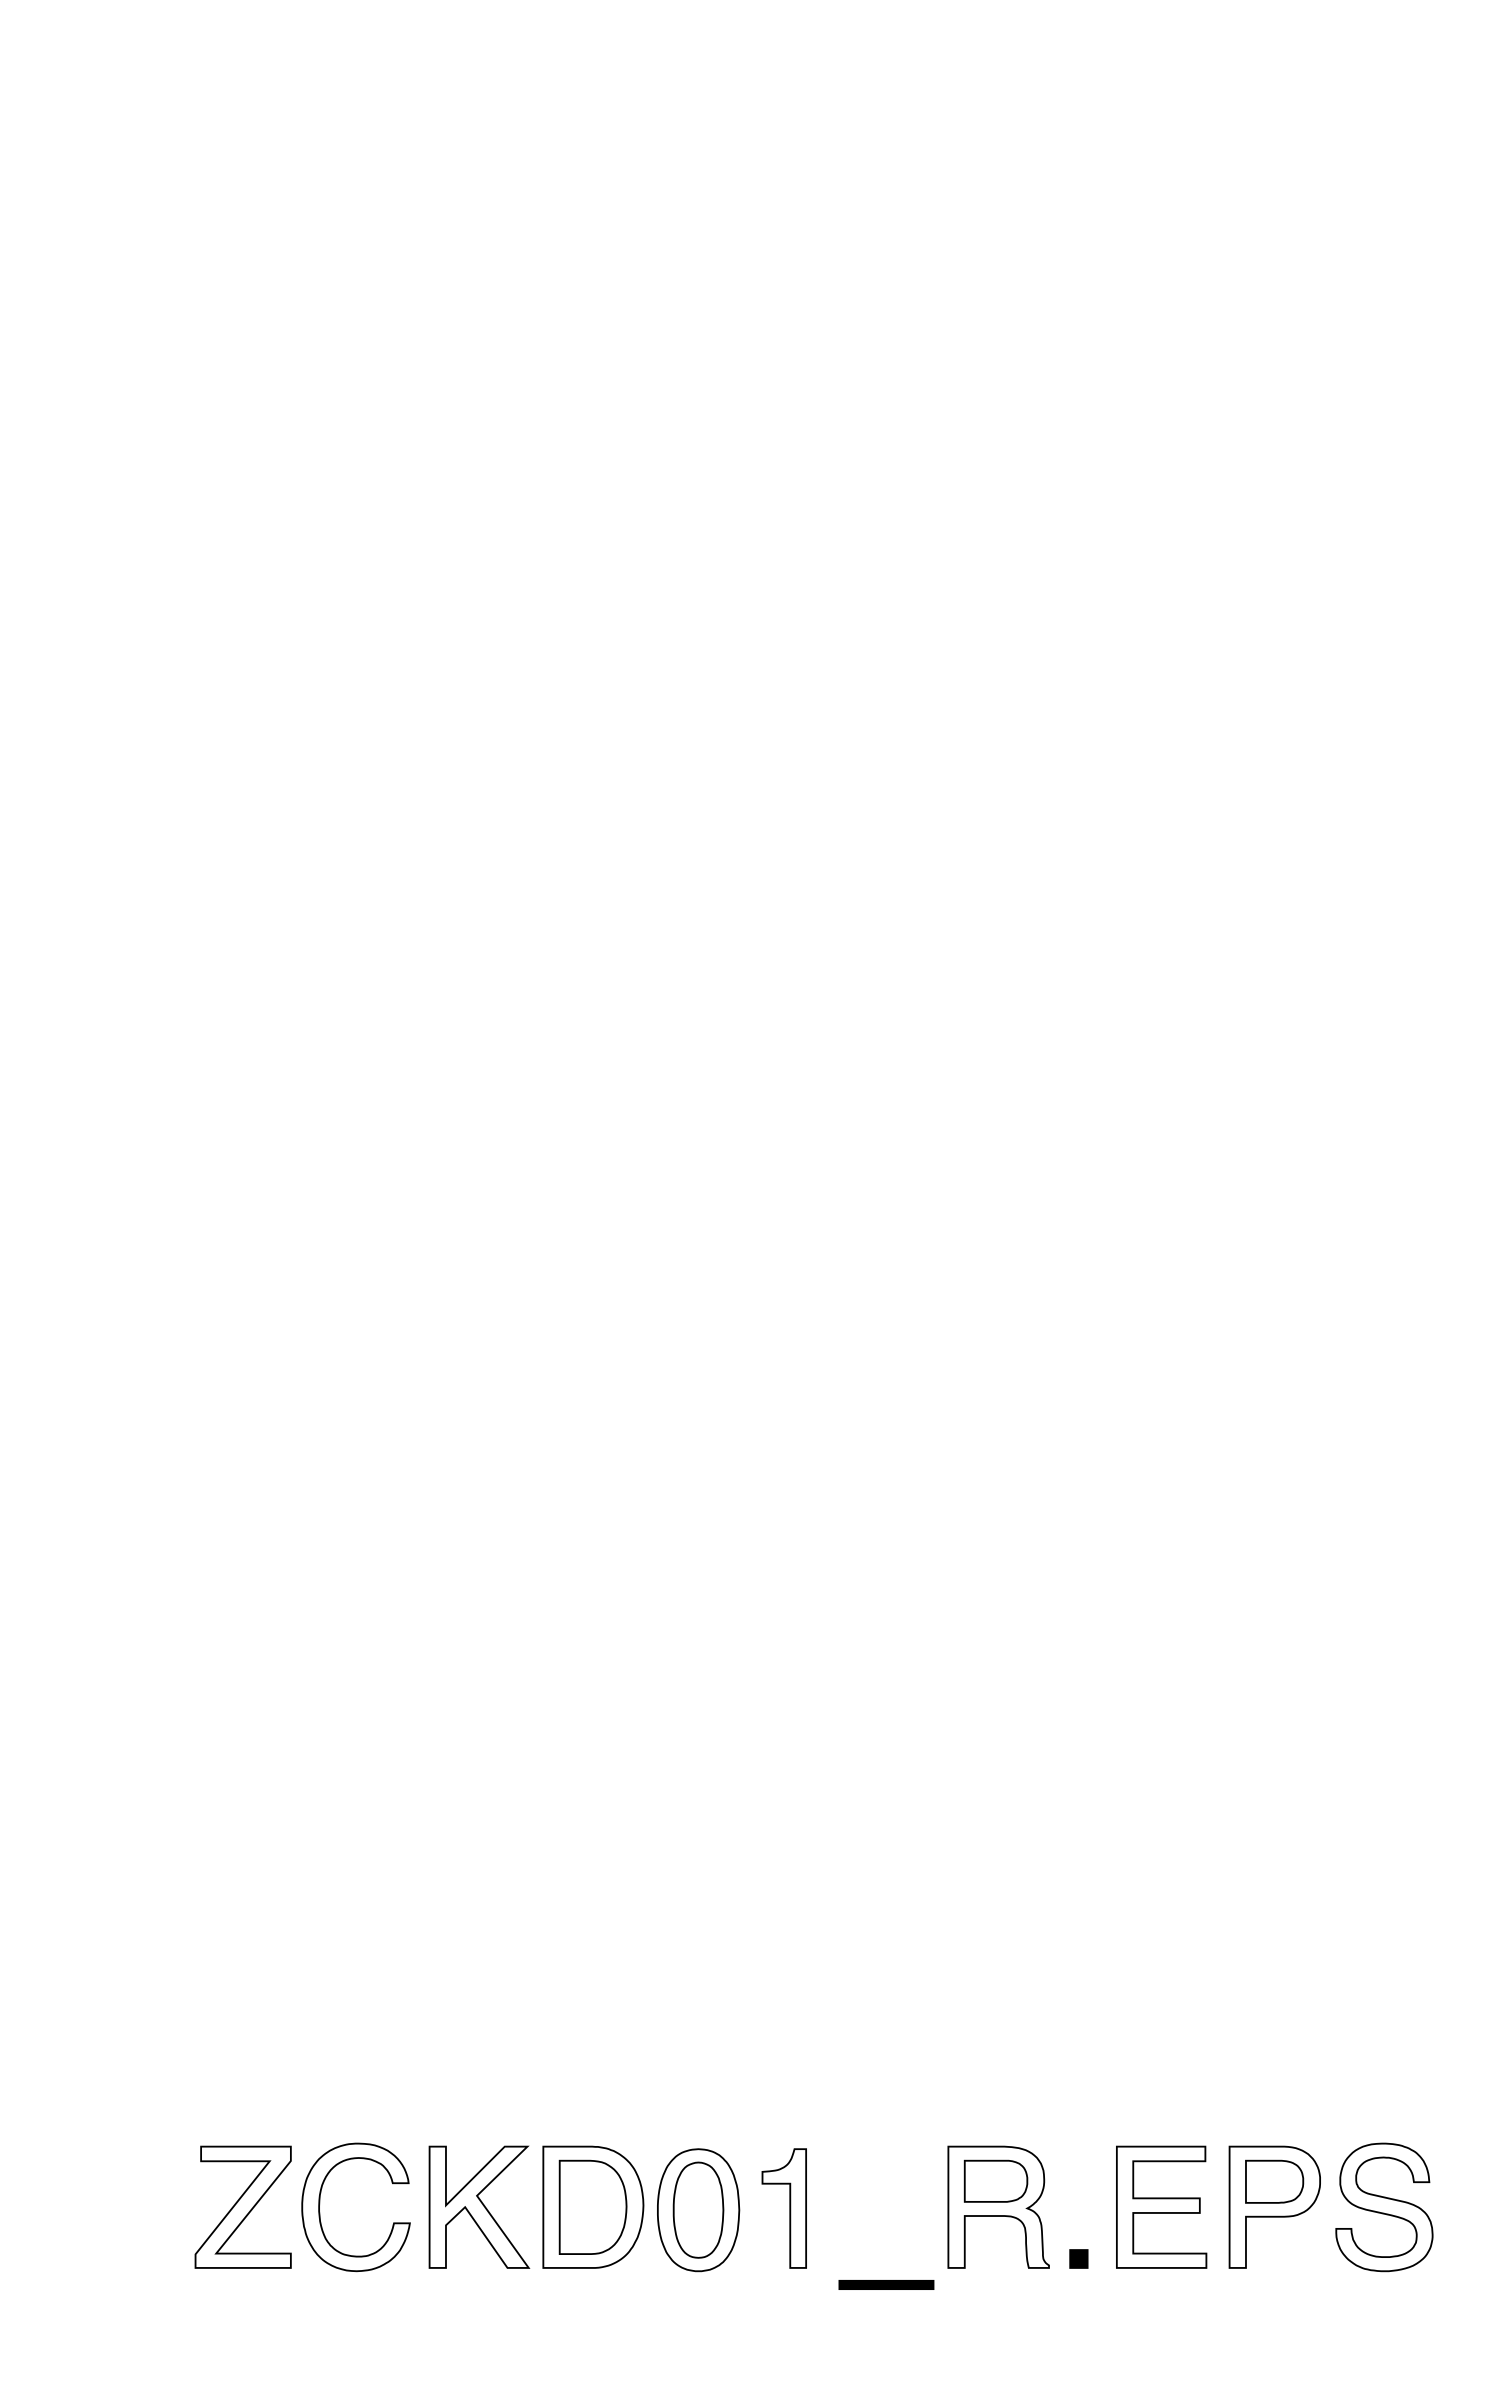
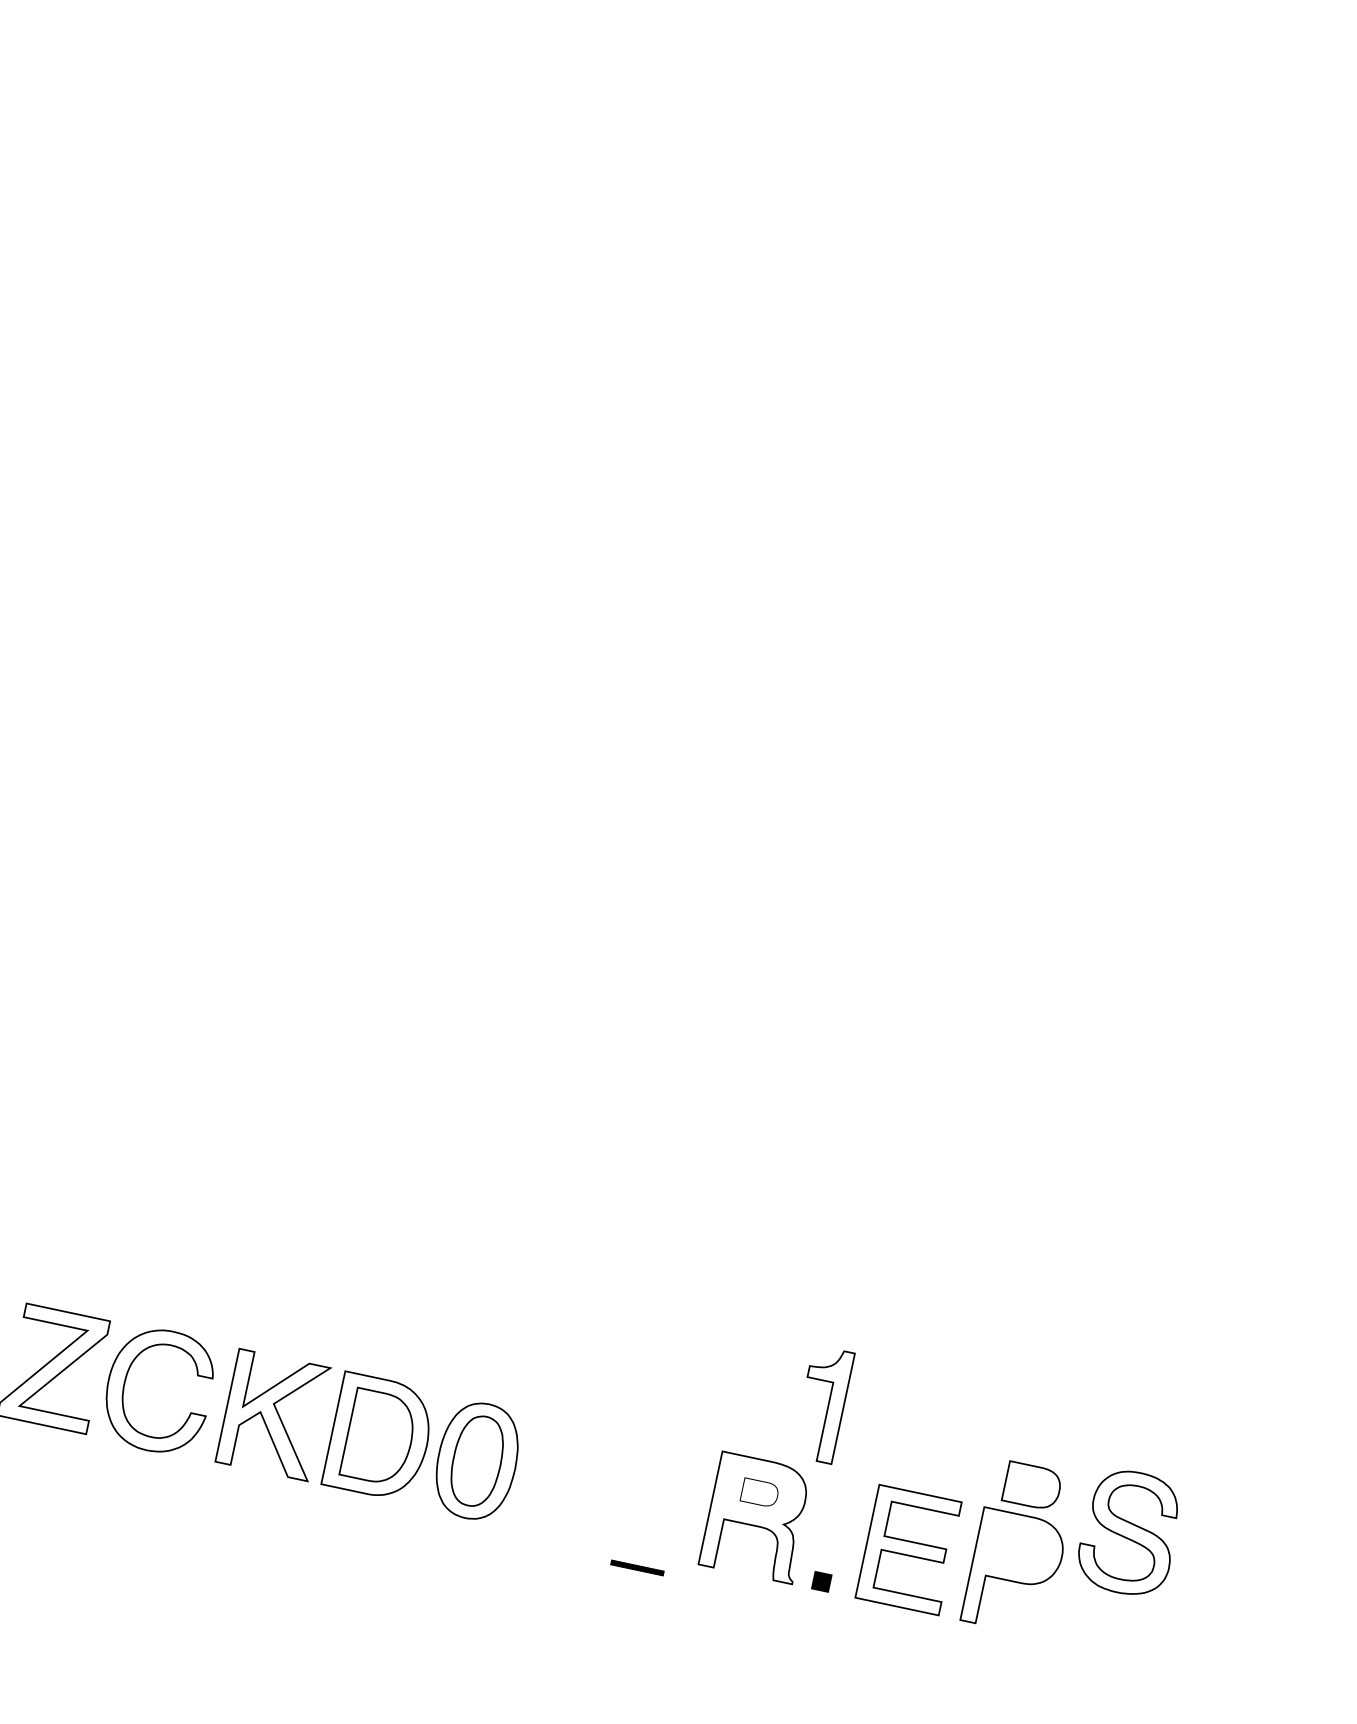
part: (995, 2180) -> (759, 1492), size x0.6
part: (1274, 2181) -> (1032, 1486), moved
part: (1384, 2207) -> (1129, 1532), moved
part: (783, 2208) -> (822, 1404), moved
part: (886, 2284) -> (637, 1567), size x0.6

